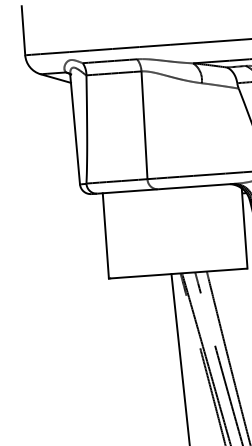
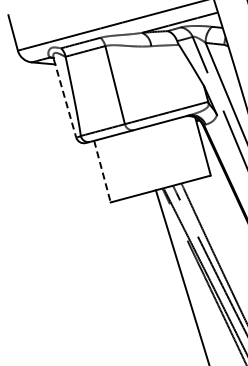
line: (75, 130) -> (65, 98), solid -> dashed
line: (105, 235) -> (102, 171), solid -> dashed

